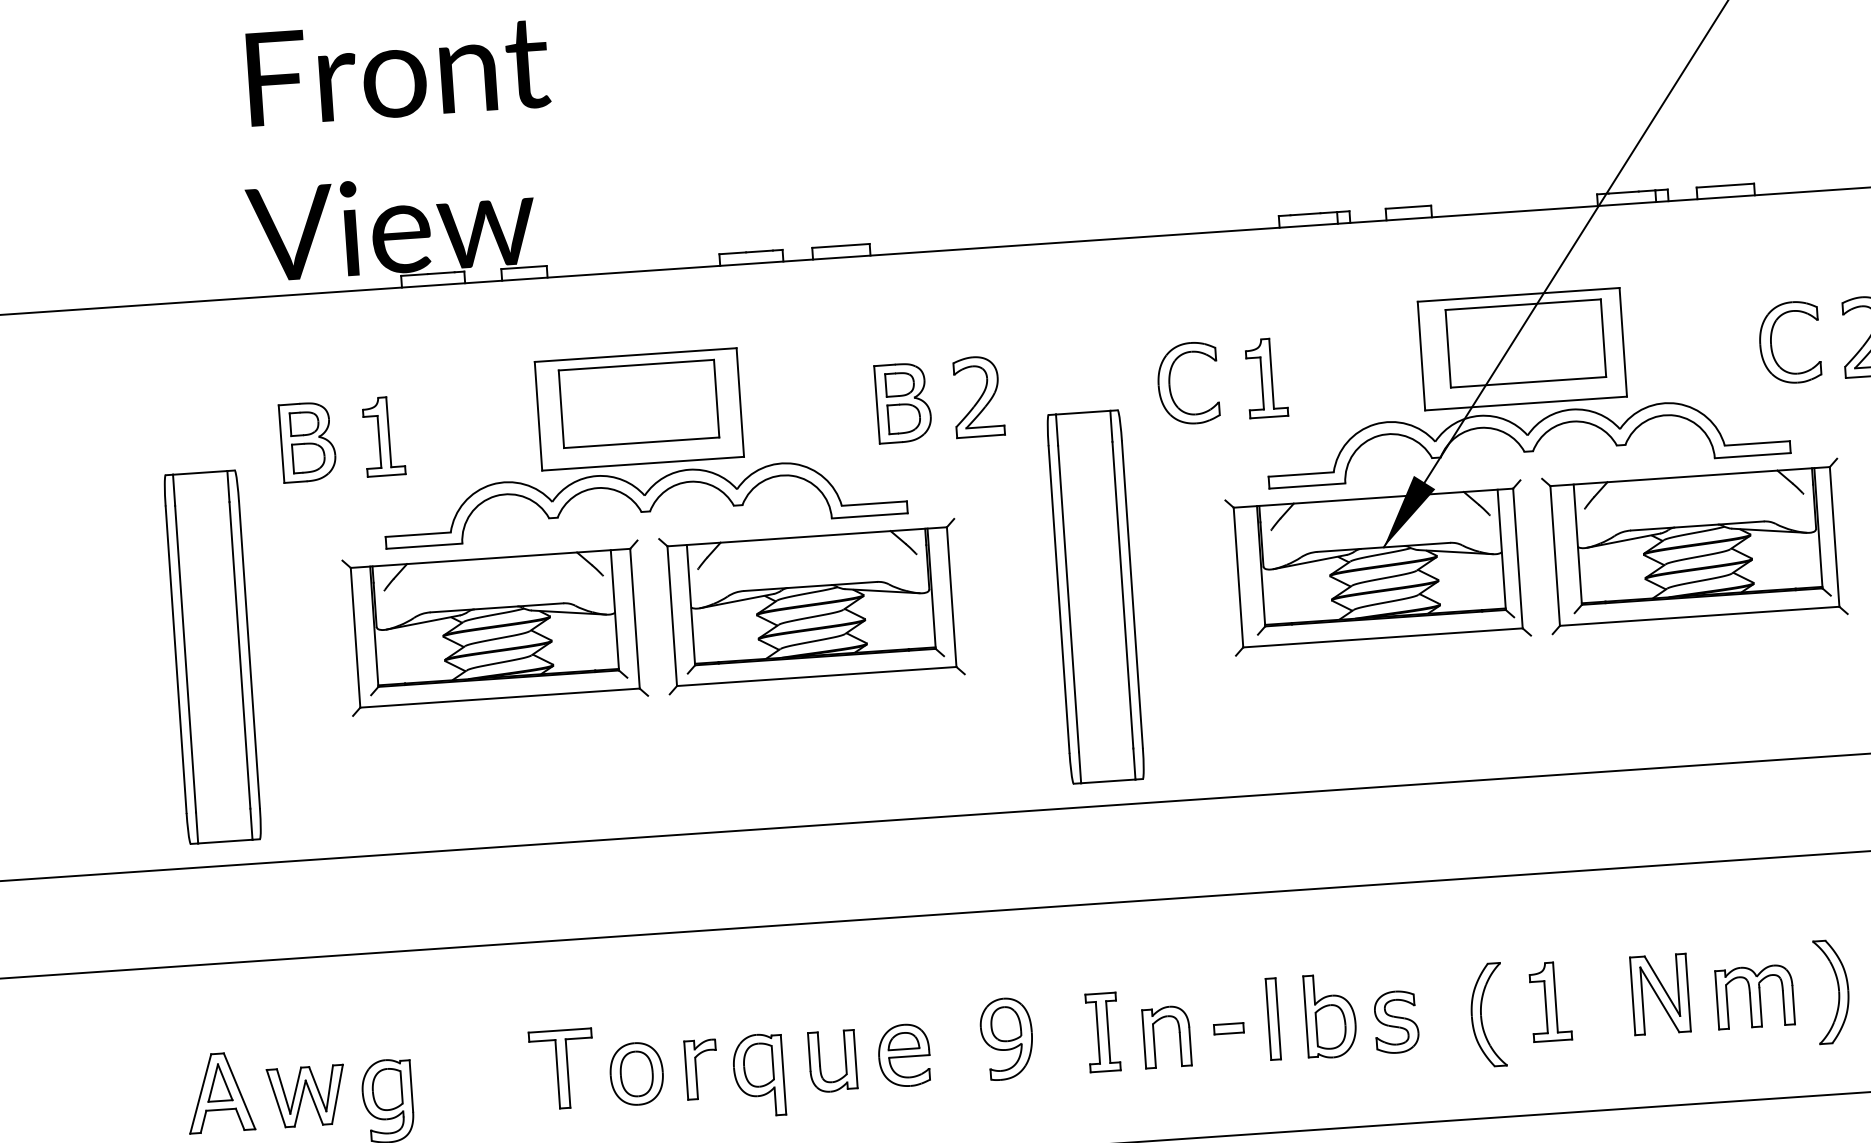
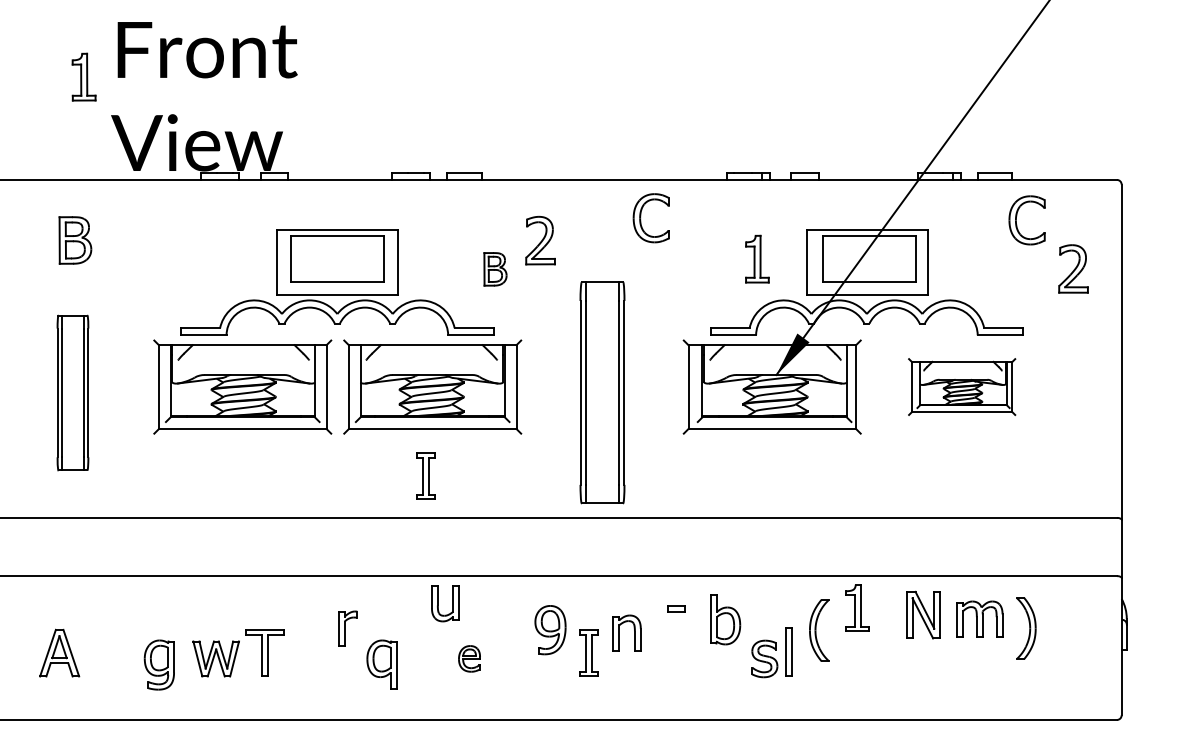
part: (1773, 337) -> (1017, 216), moved
part: (1266, 376) -> (757, 258), moved
part: (1171, 386) -> (641, 219), moved
part: (978, 396) -> (540, 240), moved
part: (903, 403) -> (495, 269), size x0.7
part: (382, 435) -> (83, 76), moved
part: (307, 442) -> (75, 240), moved
part: (1693, 545) -> (961, 386), size x0.6
part: (211, 656) -> (72, 392), size x0.7
part: (809, 754) -> (425, 475), added
part: (1832, 991) -> (1026, 628), moved
part: (1660, 993) -> (923, 614), moved
part: (1754, 995) -> (979, 618), moved
part: (1550, 1000) -> (857, 607), moved
part: (1330, 1015) -> (725, 619), moved
part: (1487, 1015) -> (819, 630), moved
part: (1271, 1018) -> (788, 651), moved
part: (1228, 1027) -> (676, 608), moved
part: (1154, 1036) -> (619, 632), moved
part: (1006, 1039) -> (550, 630), moved
part: (904, 1054) -> (469, 658), size x0.7
part: (820, 1062) -> (438, 603), moved
part: (700, 1068) -> (347, 628), moved
part: (635, 1073) -> (308, 658), removed
part: (305, 1095) -> (215, 658), moved

